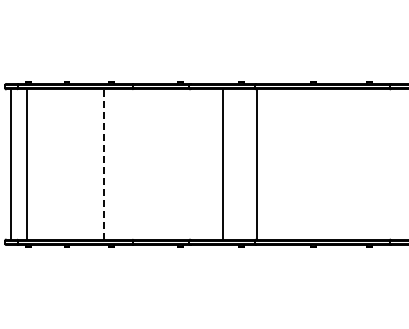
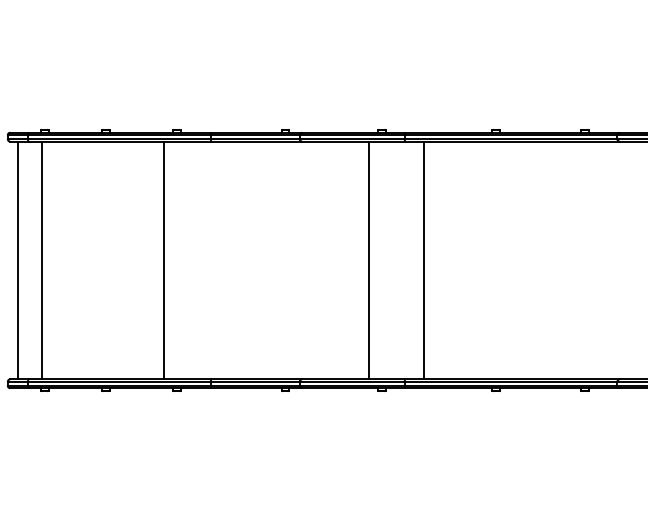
line: (103, 164) -> (163, 260), dashed -> solid
line: (223, 164) -> (369, 260), moved
line: (257, 164) -> (423, 260), moved

